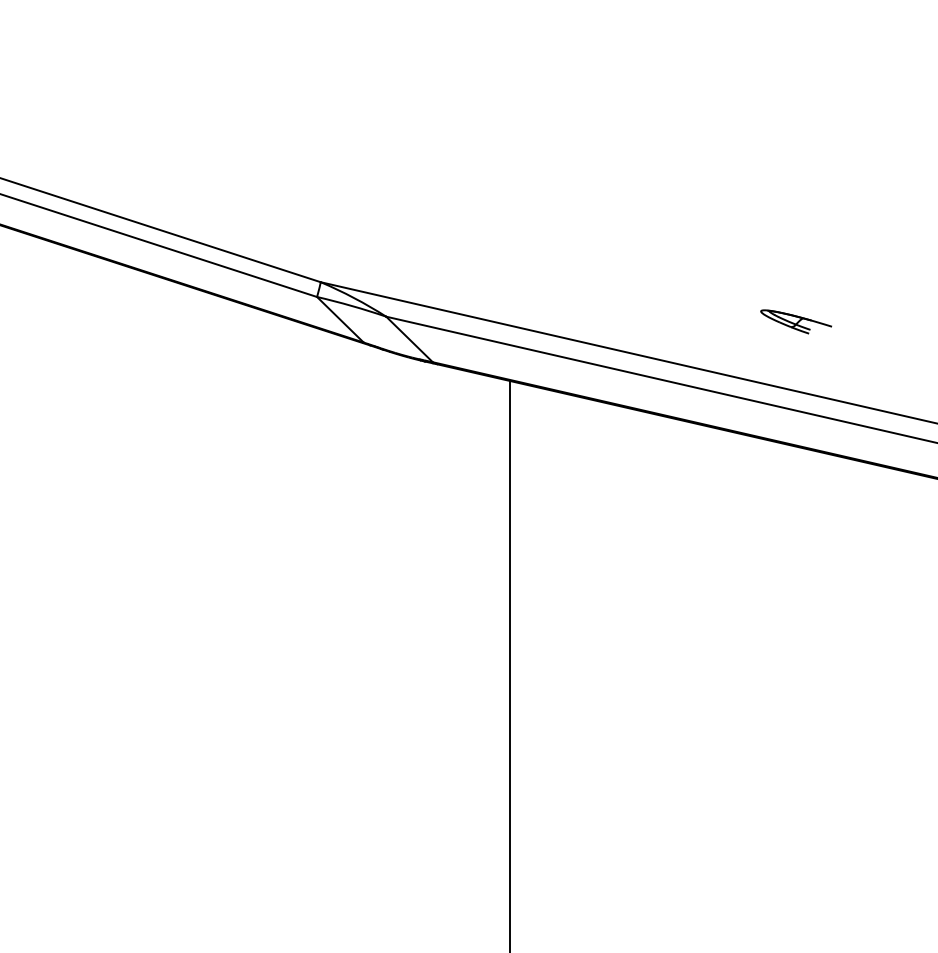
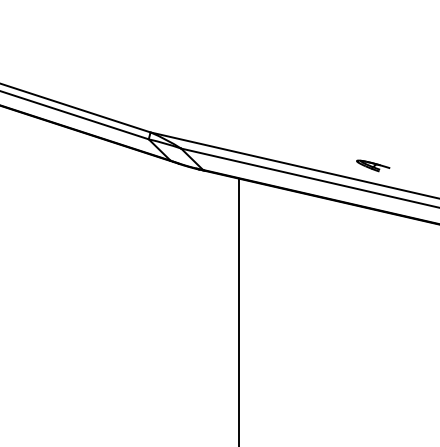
part: (796, 320) -> (373, 165), moved

